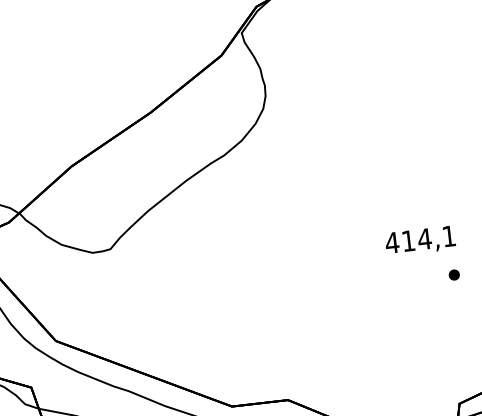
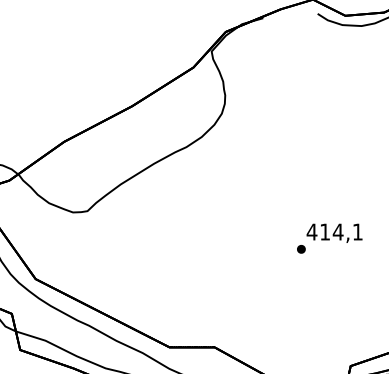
part: (454, 275) -> (301, 249), moved

